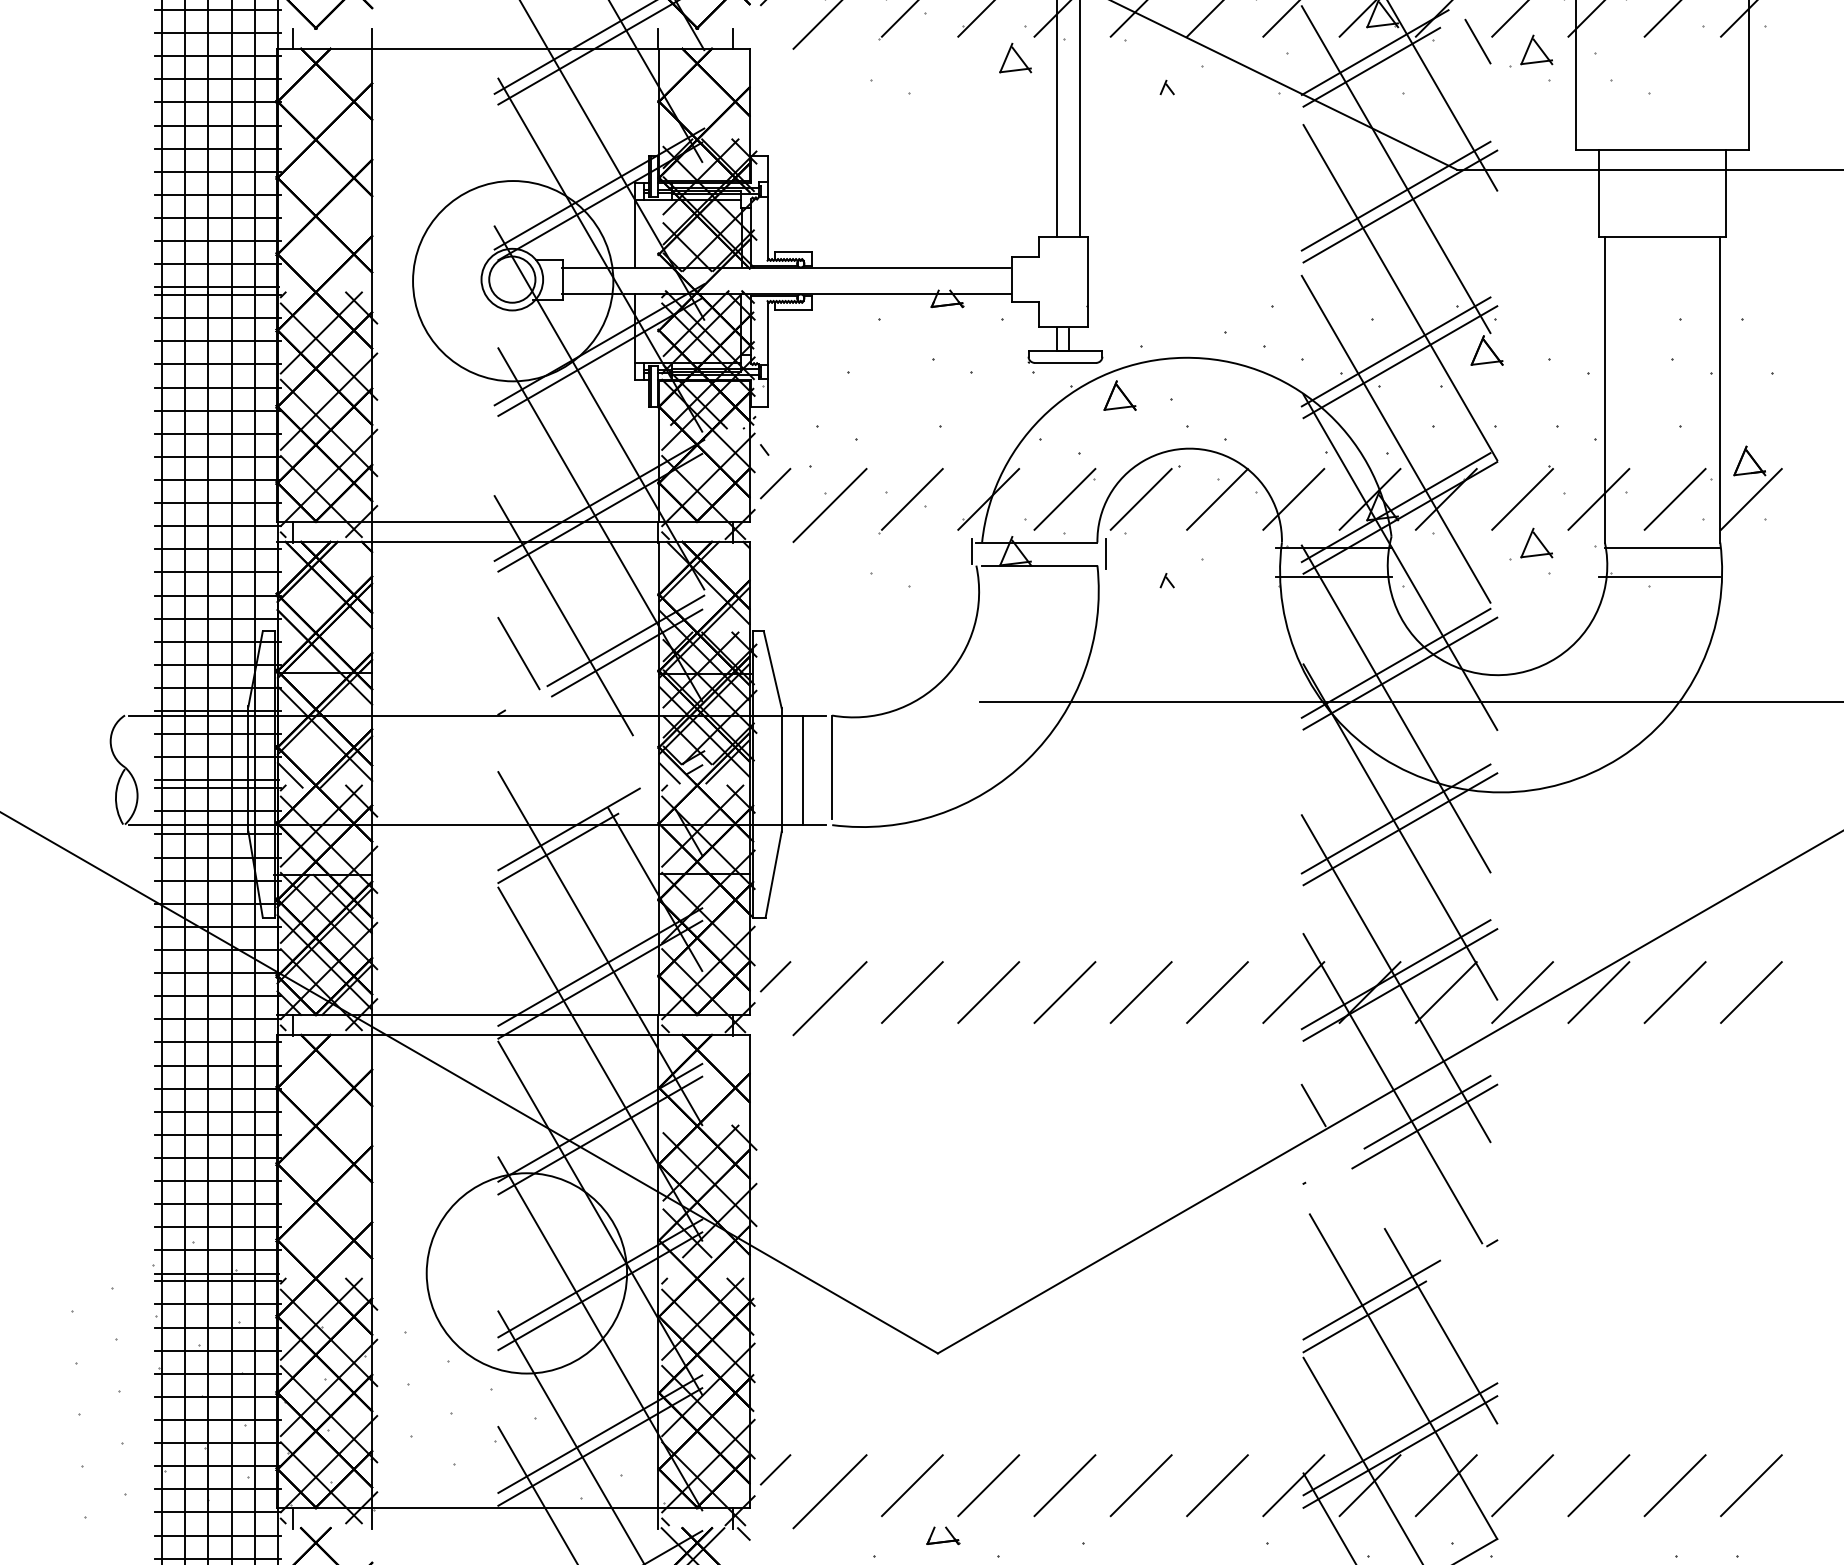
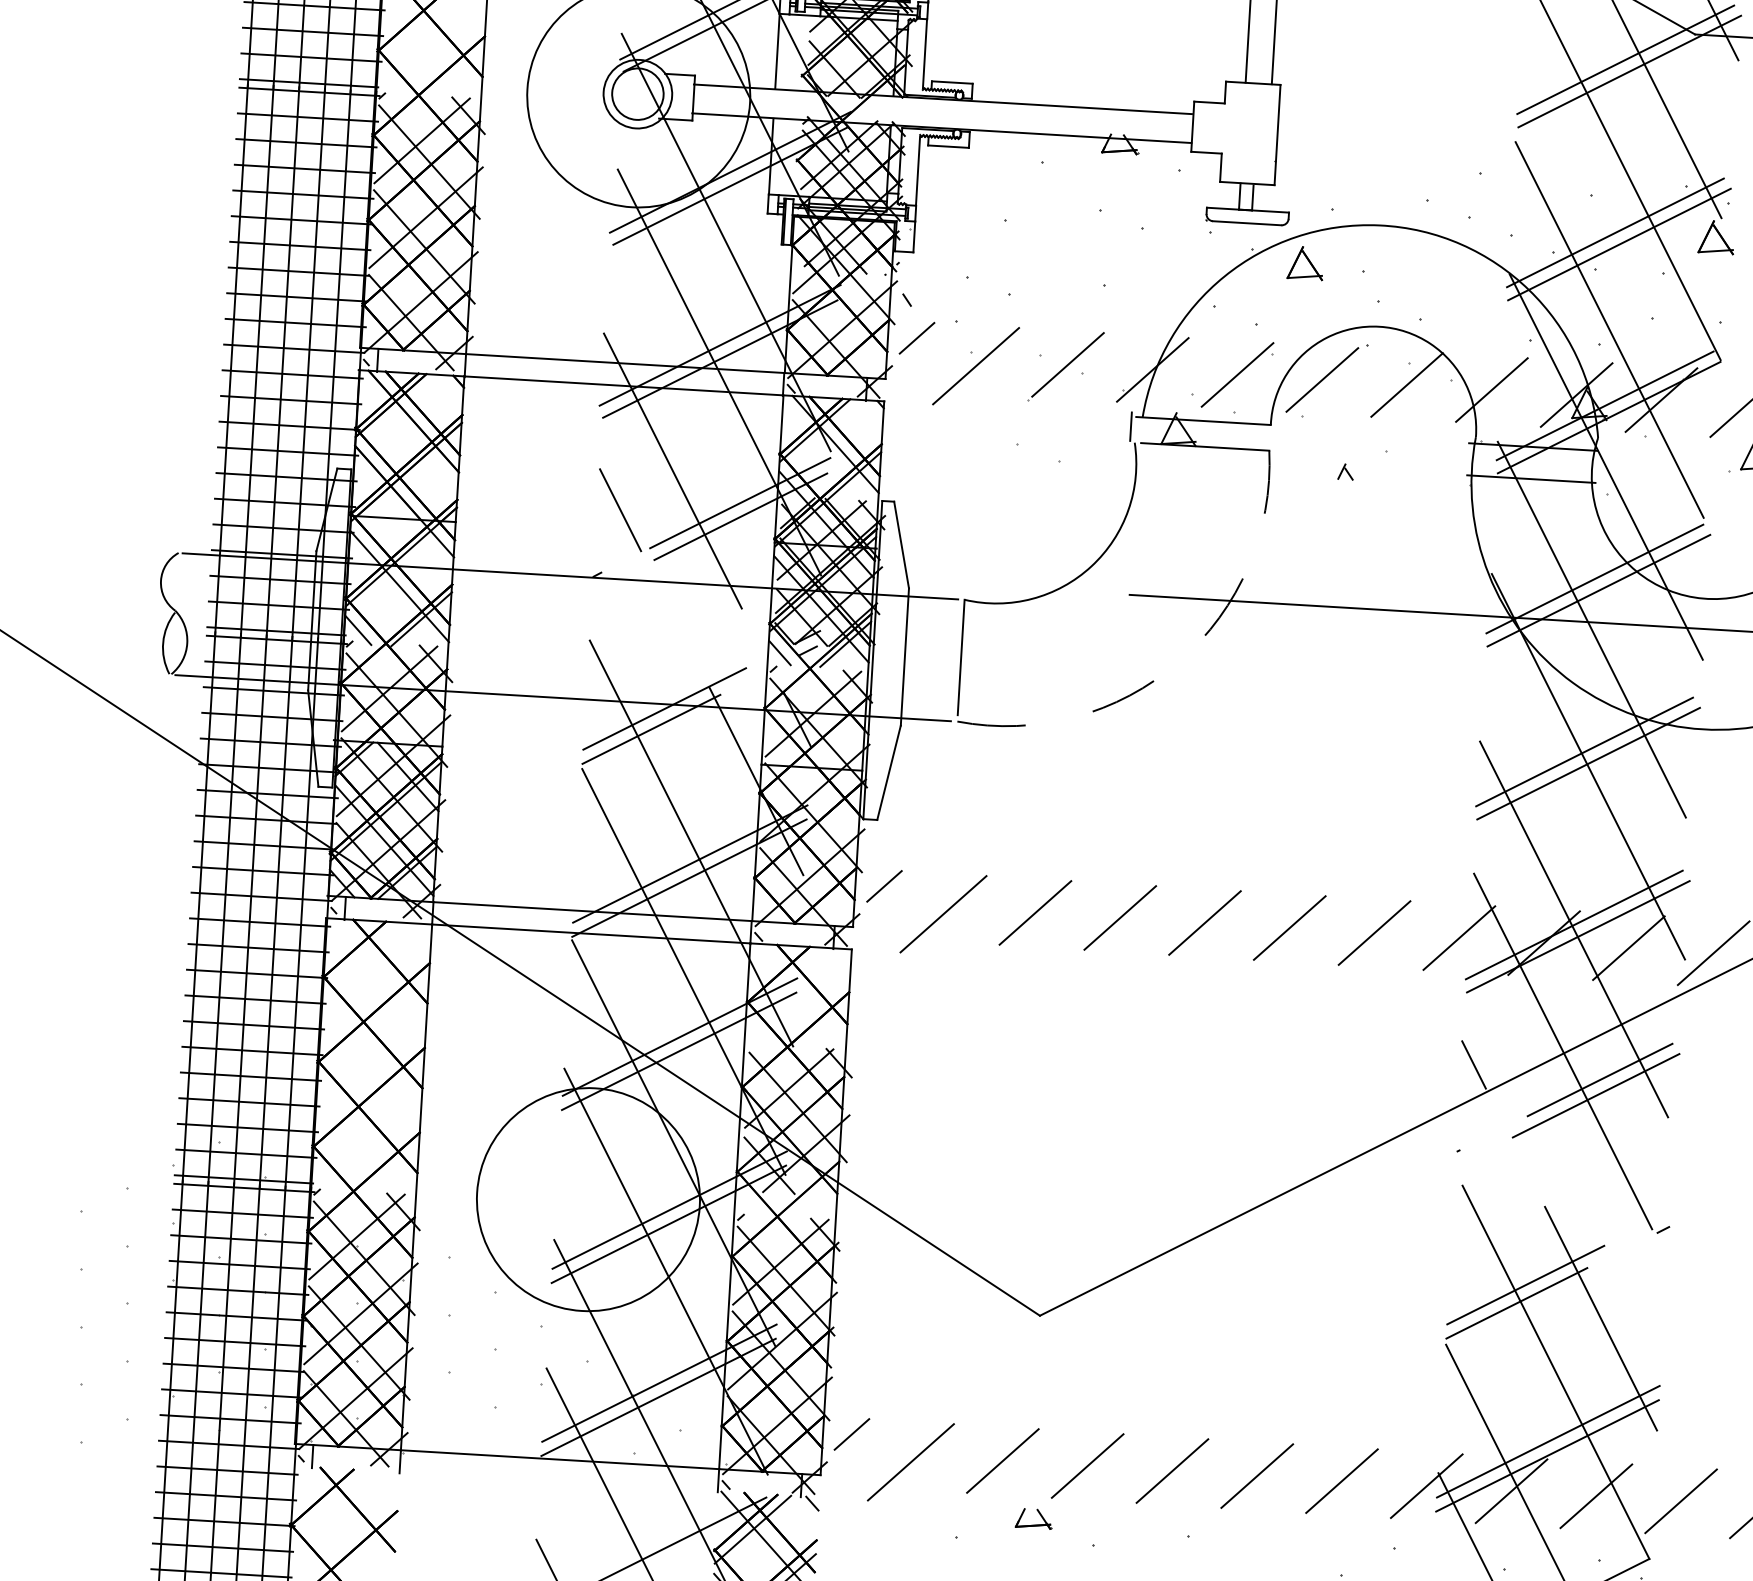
line: (1106, 553) -> (1280, 437), removed
arc: (1027, 759) -> (1178, 661), solid -> dashed
line: (803, 770) -> (929, 658), removed

